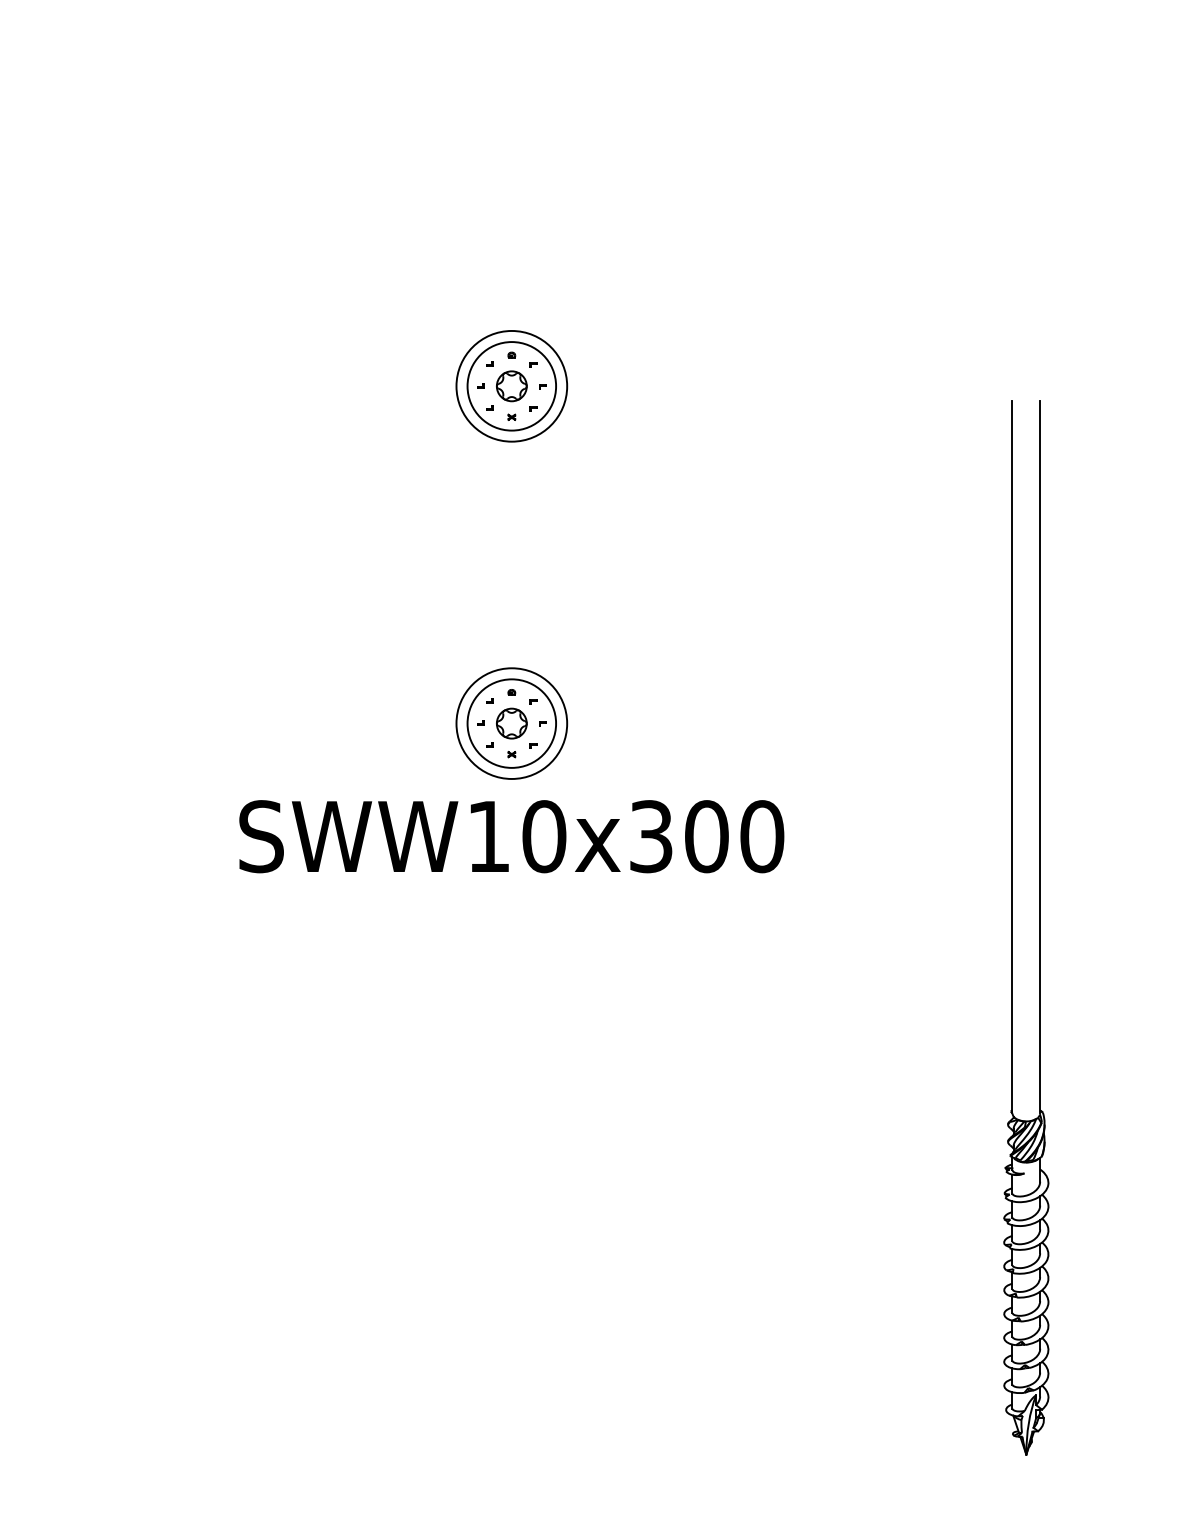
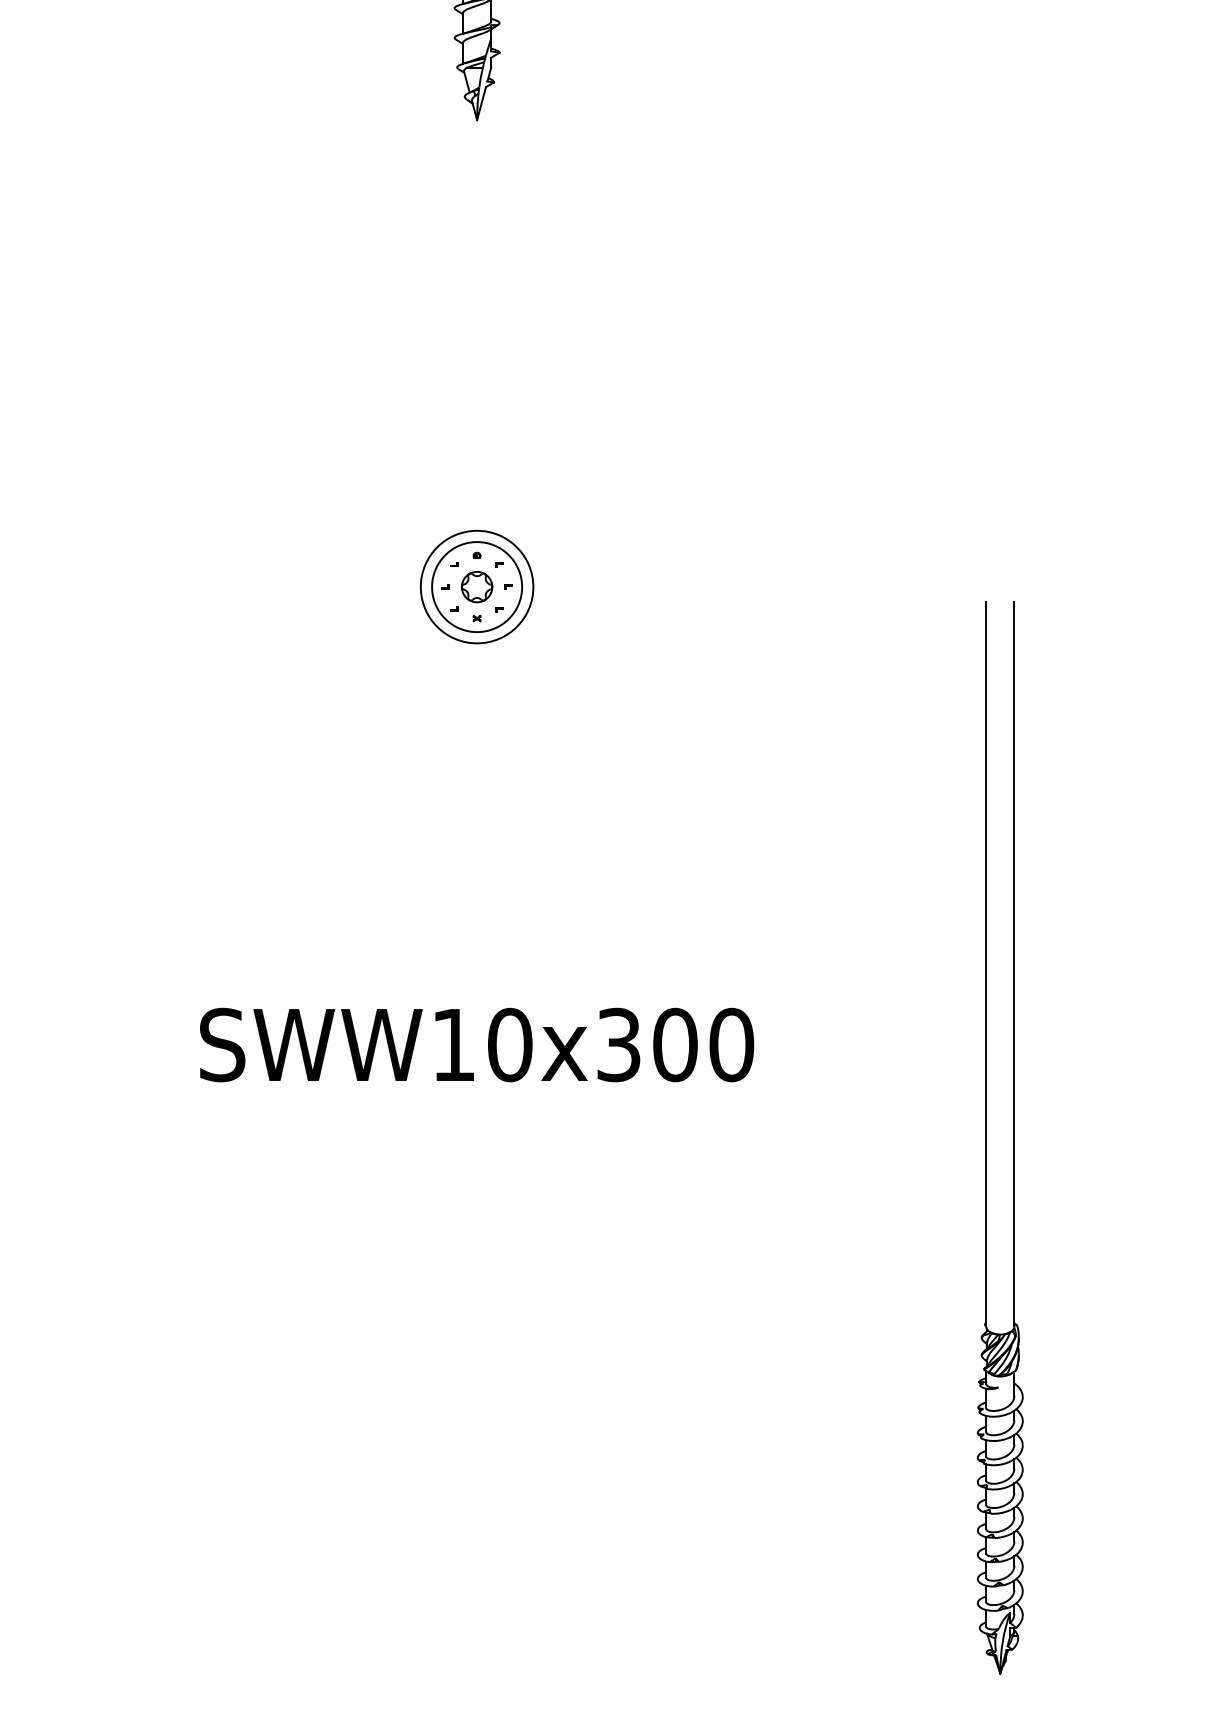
part: (511, 723) -> (476, 929), removed

